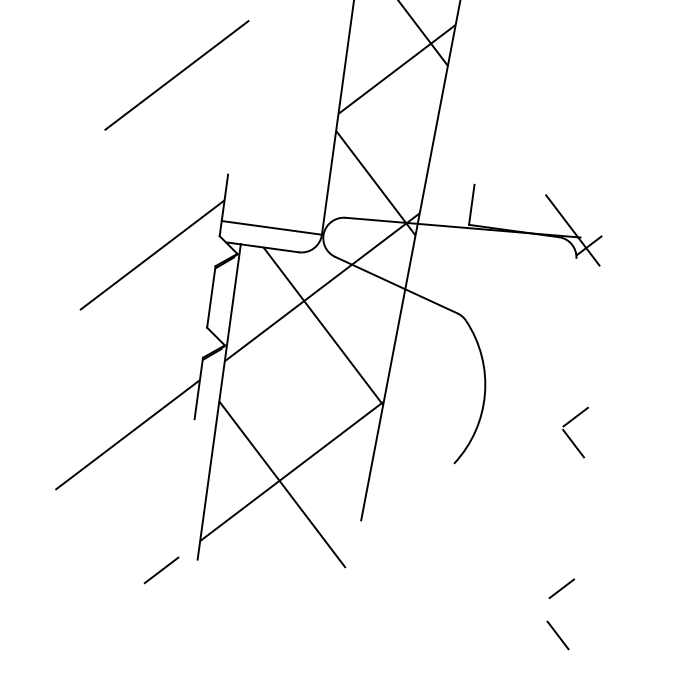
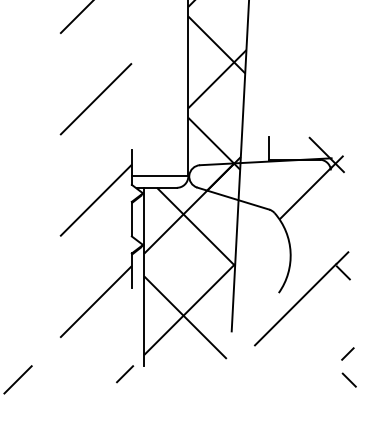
hatch: (452, 393) -> (272, 254), added

